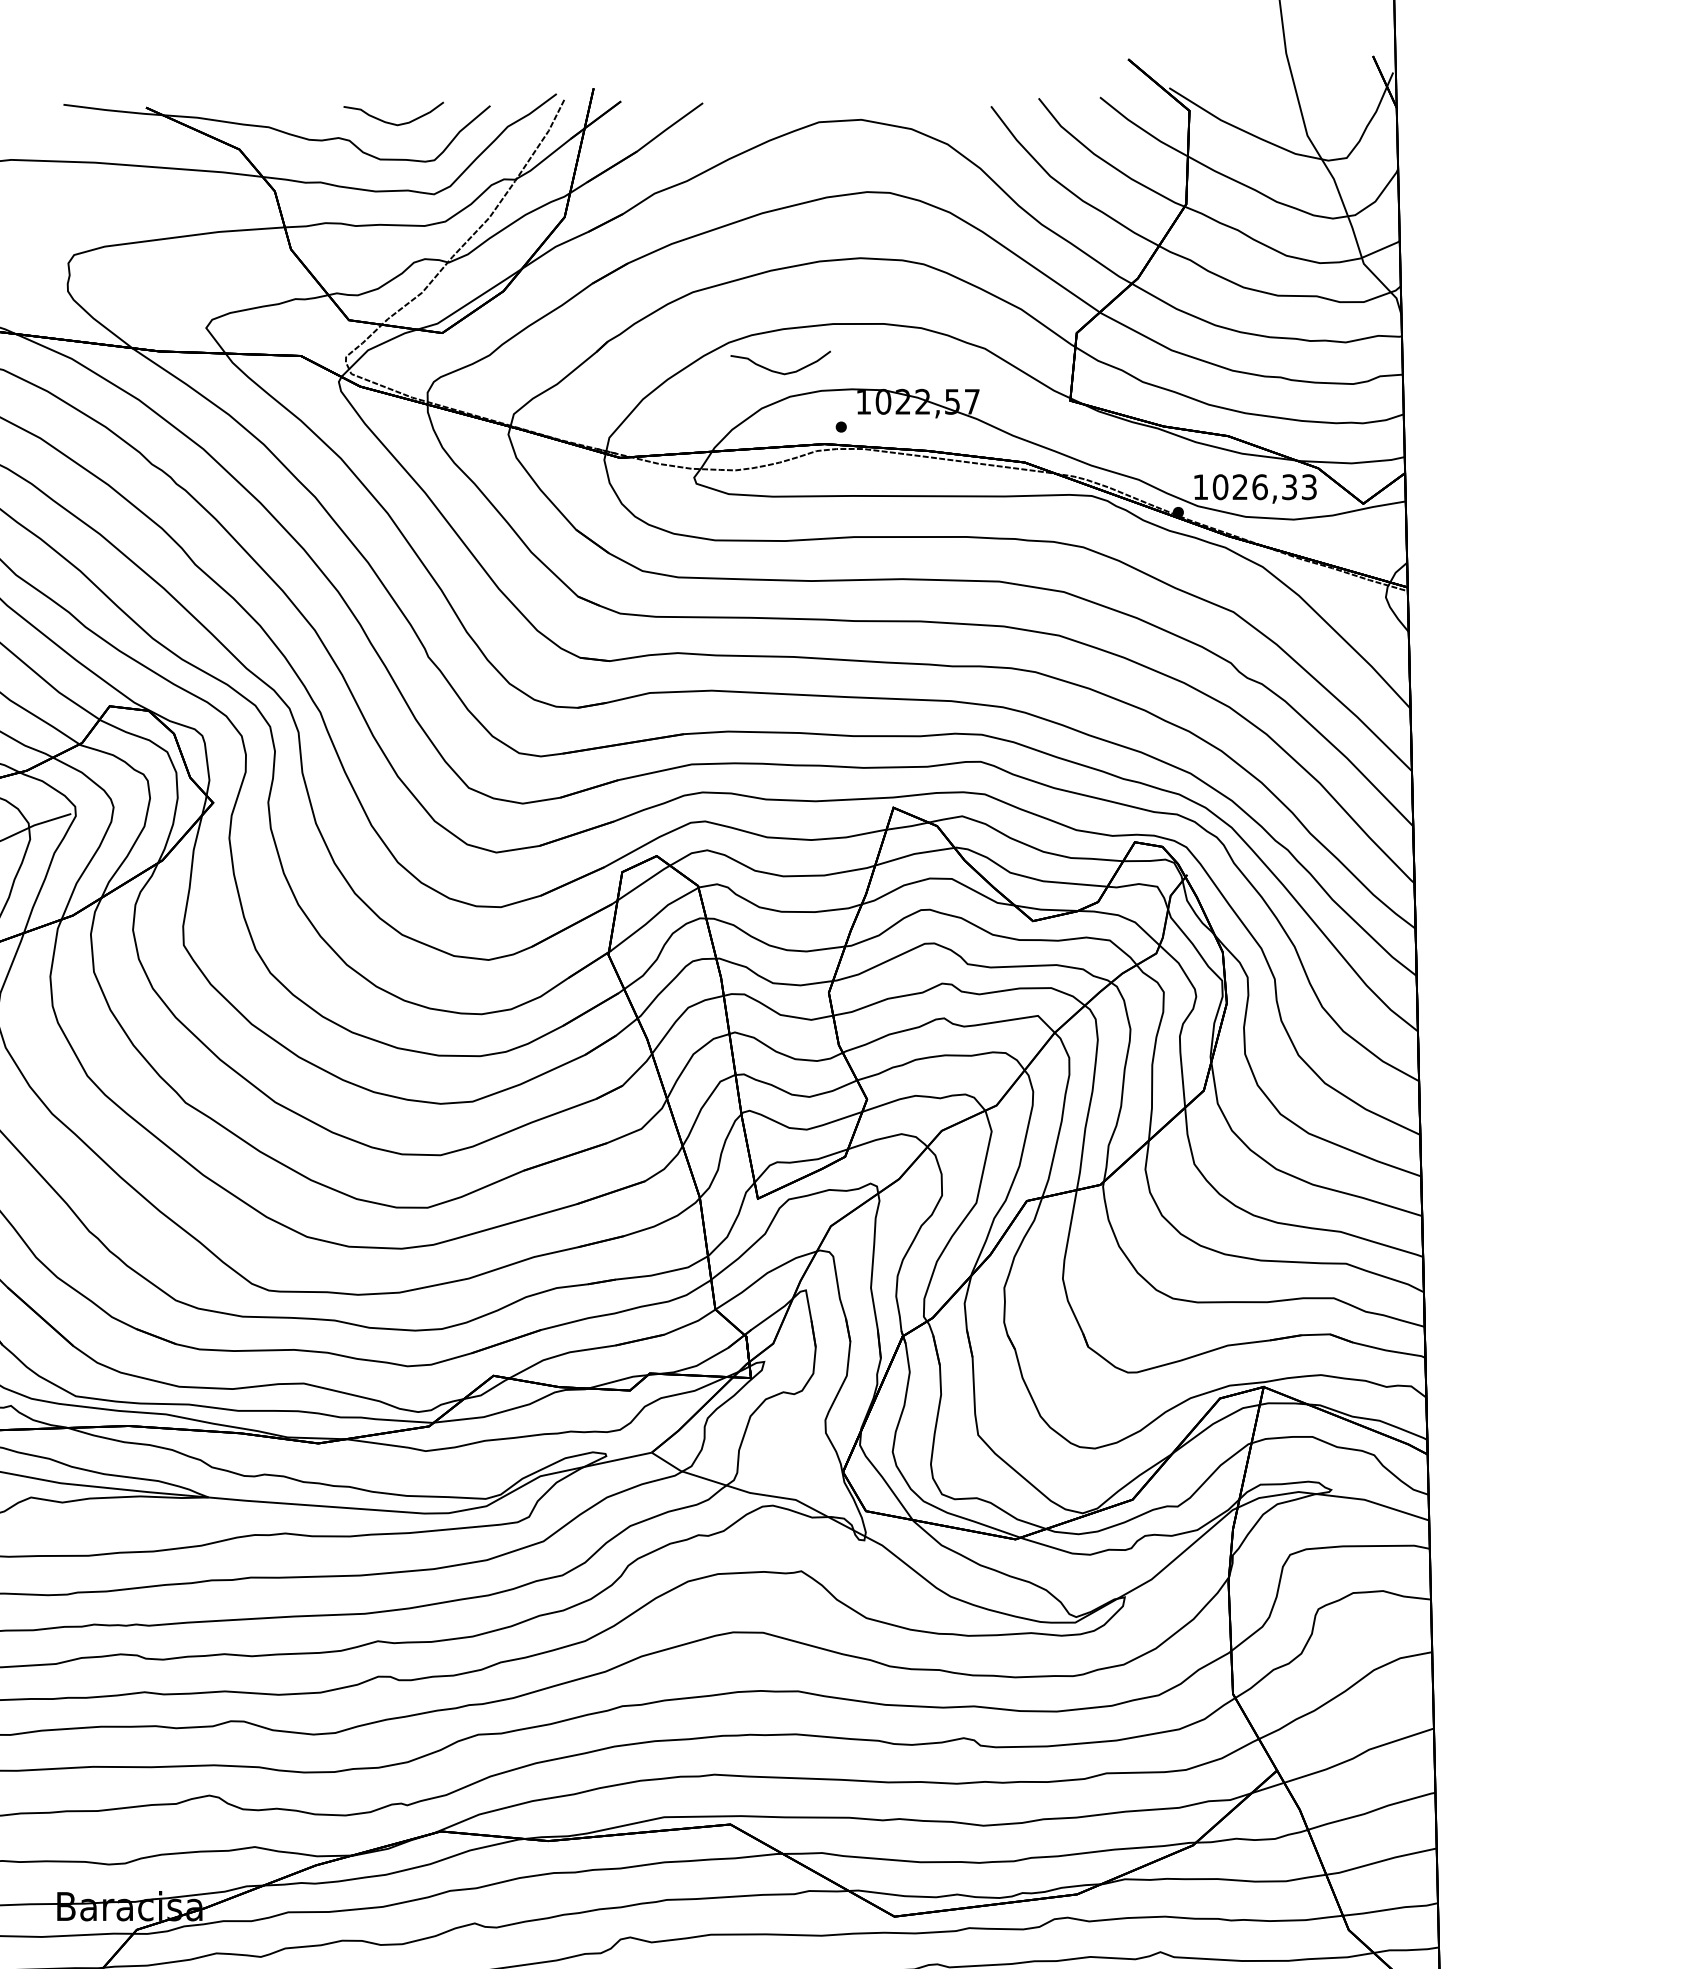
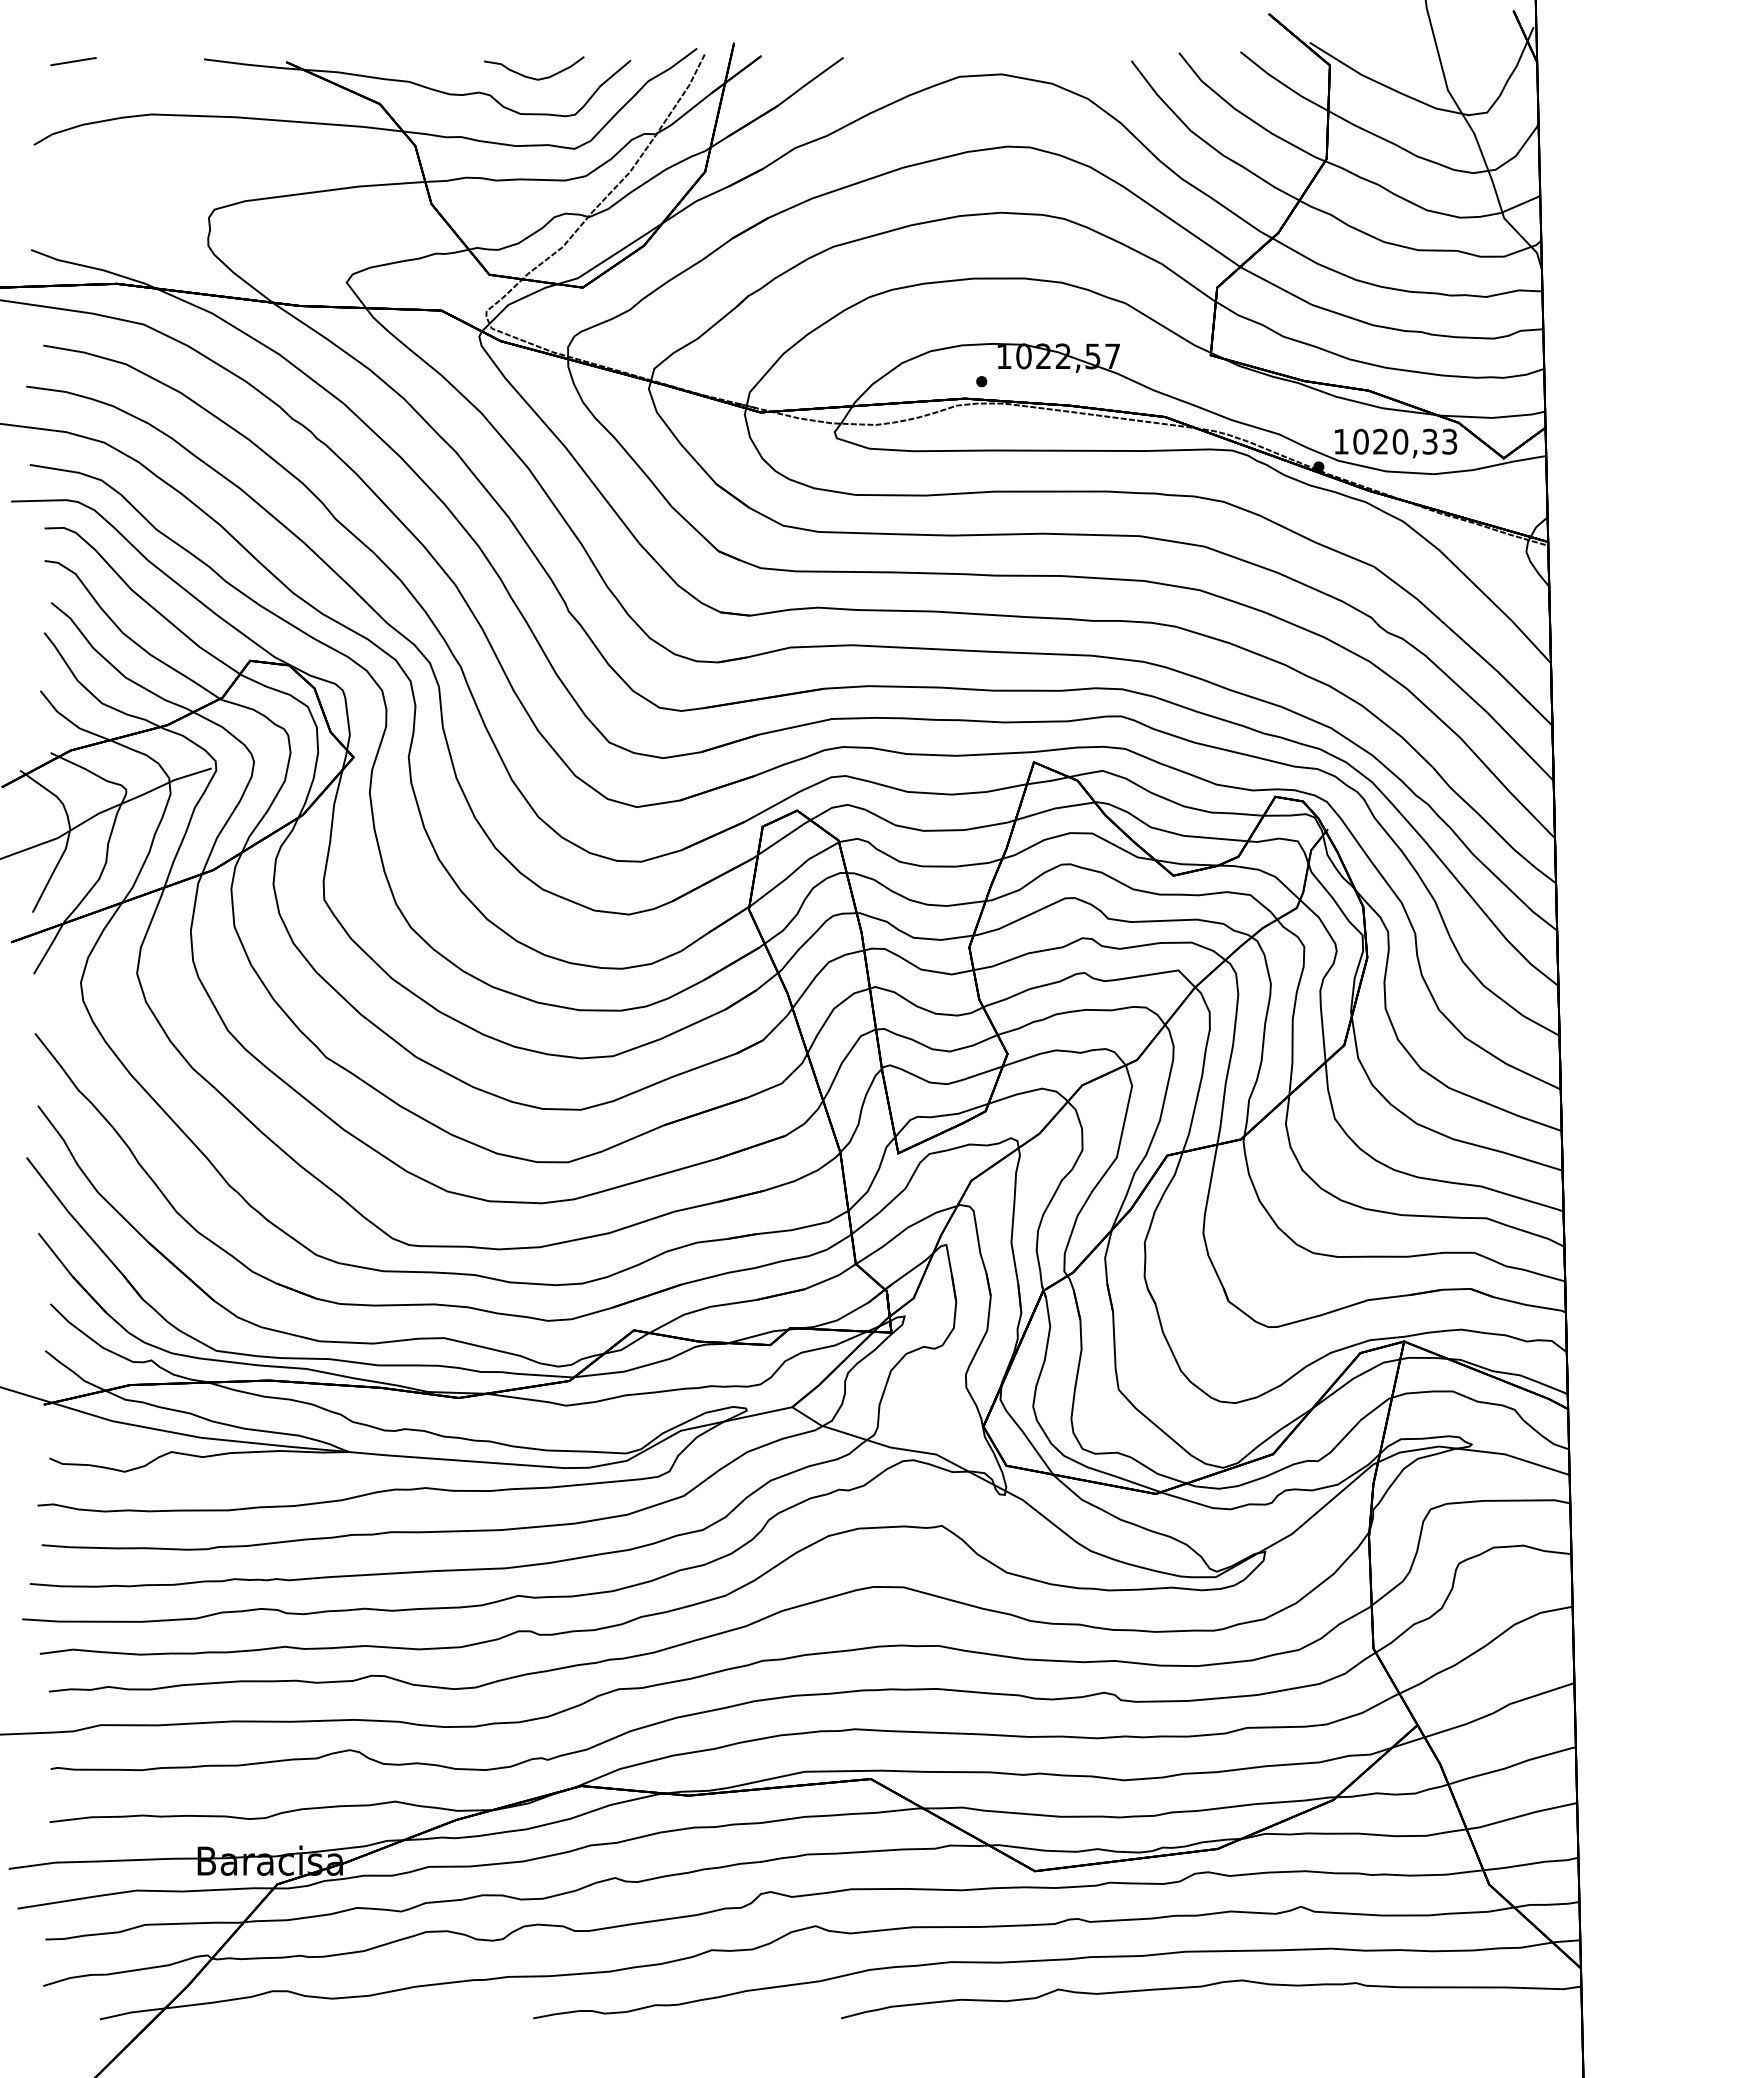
curve: (780, 371) -> (920, 326), removed
text: (1260, 486) -> (1400, 441), 1026,33 -> 1020,33

